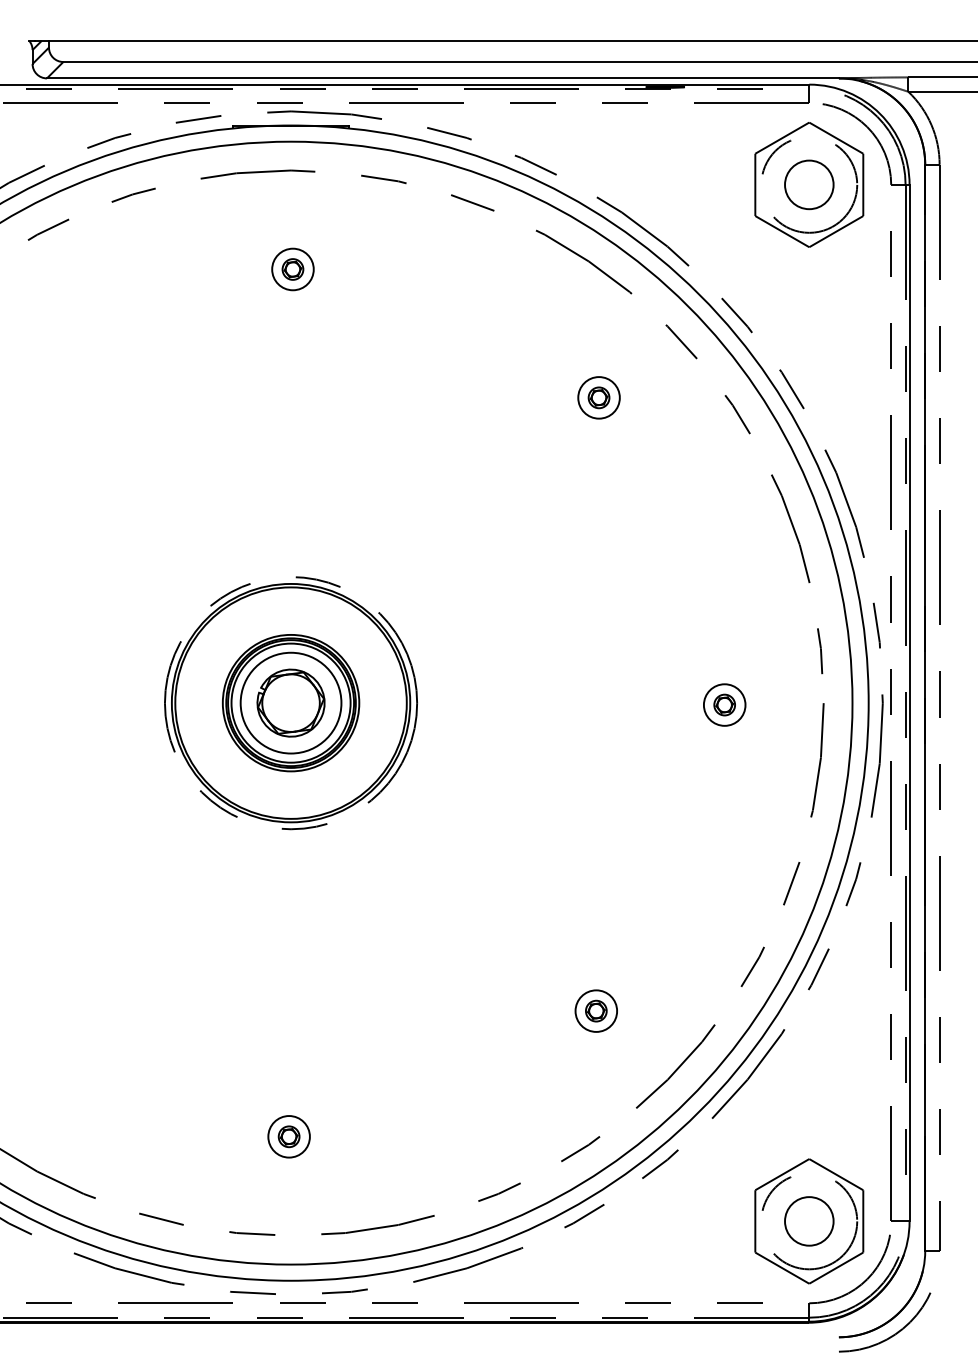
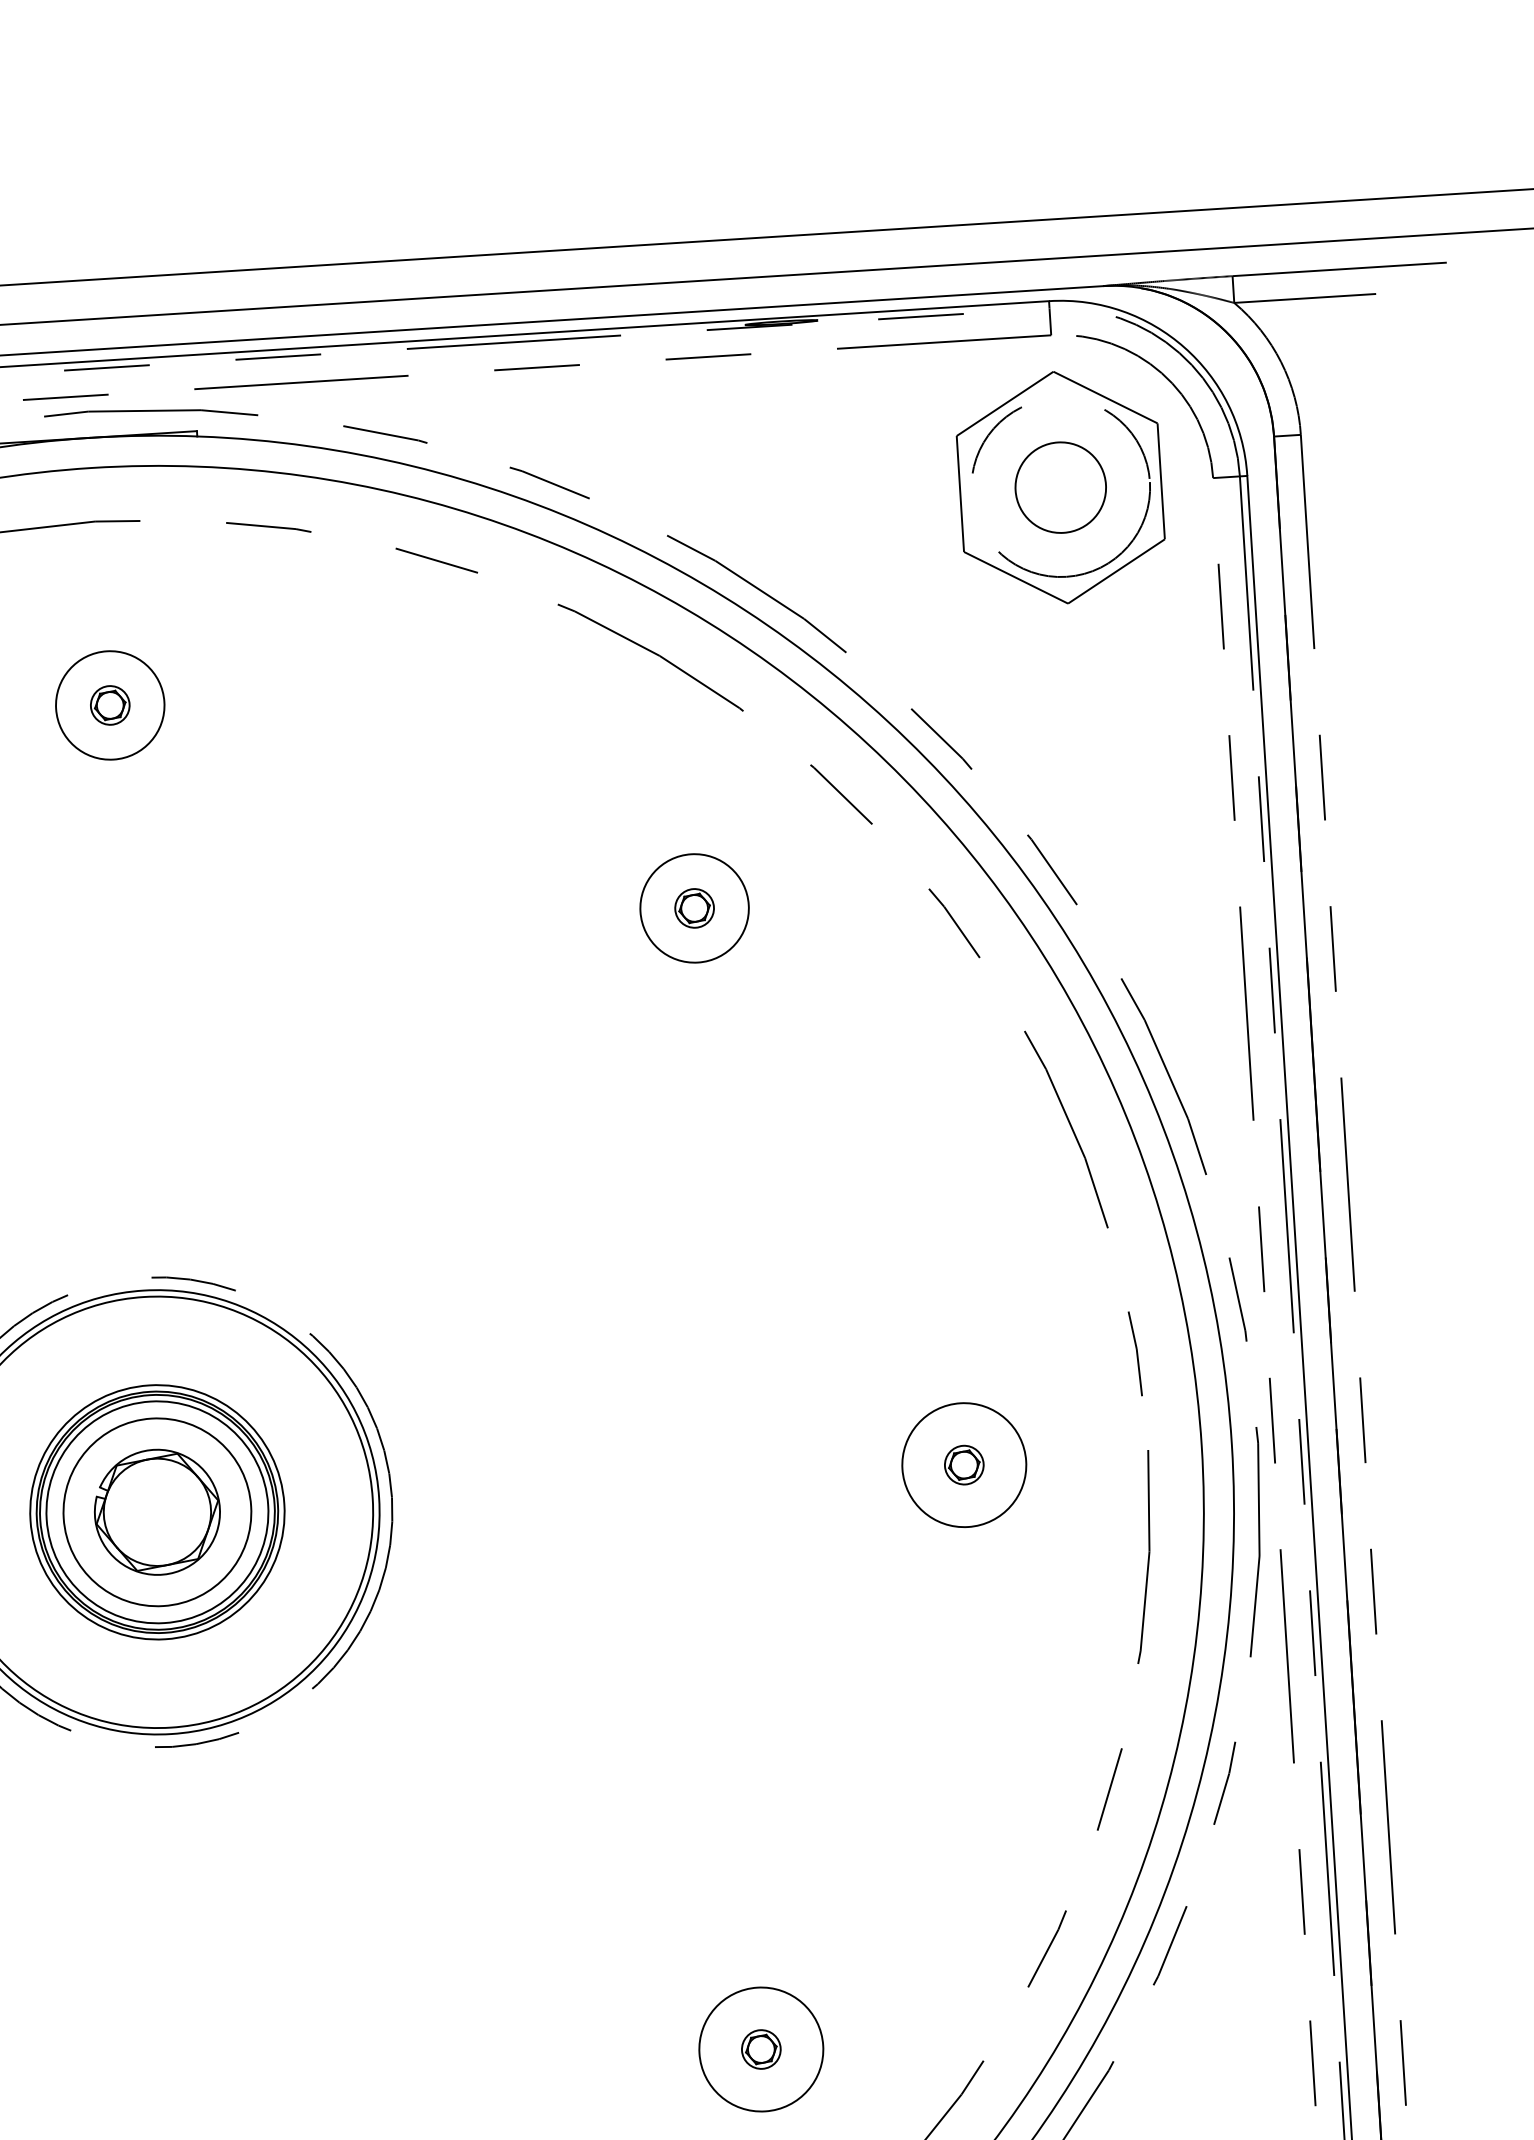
circle: (292, 269) -> (109, 705), size x1.4
circle: (598, 397) -> (693, 907), size x1.4
circle: (724, 704) -> (963, 1464), size x1.6
circle: (596, 1010) -> (761, 2048), size x1.6

